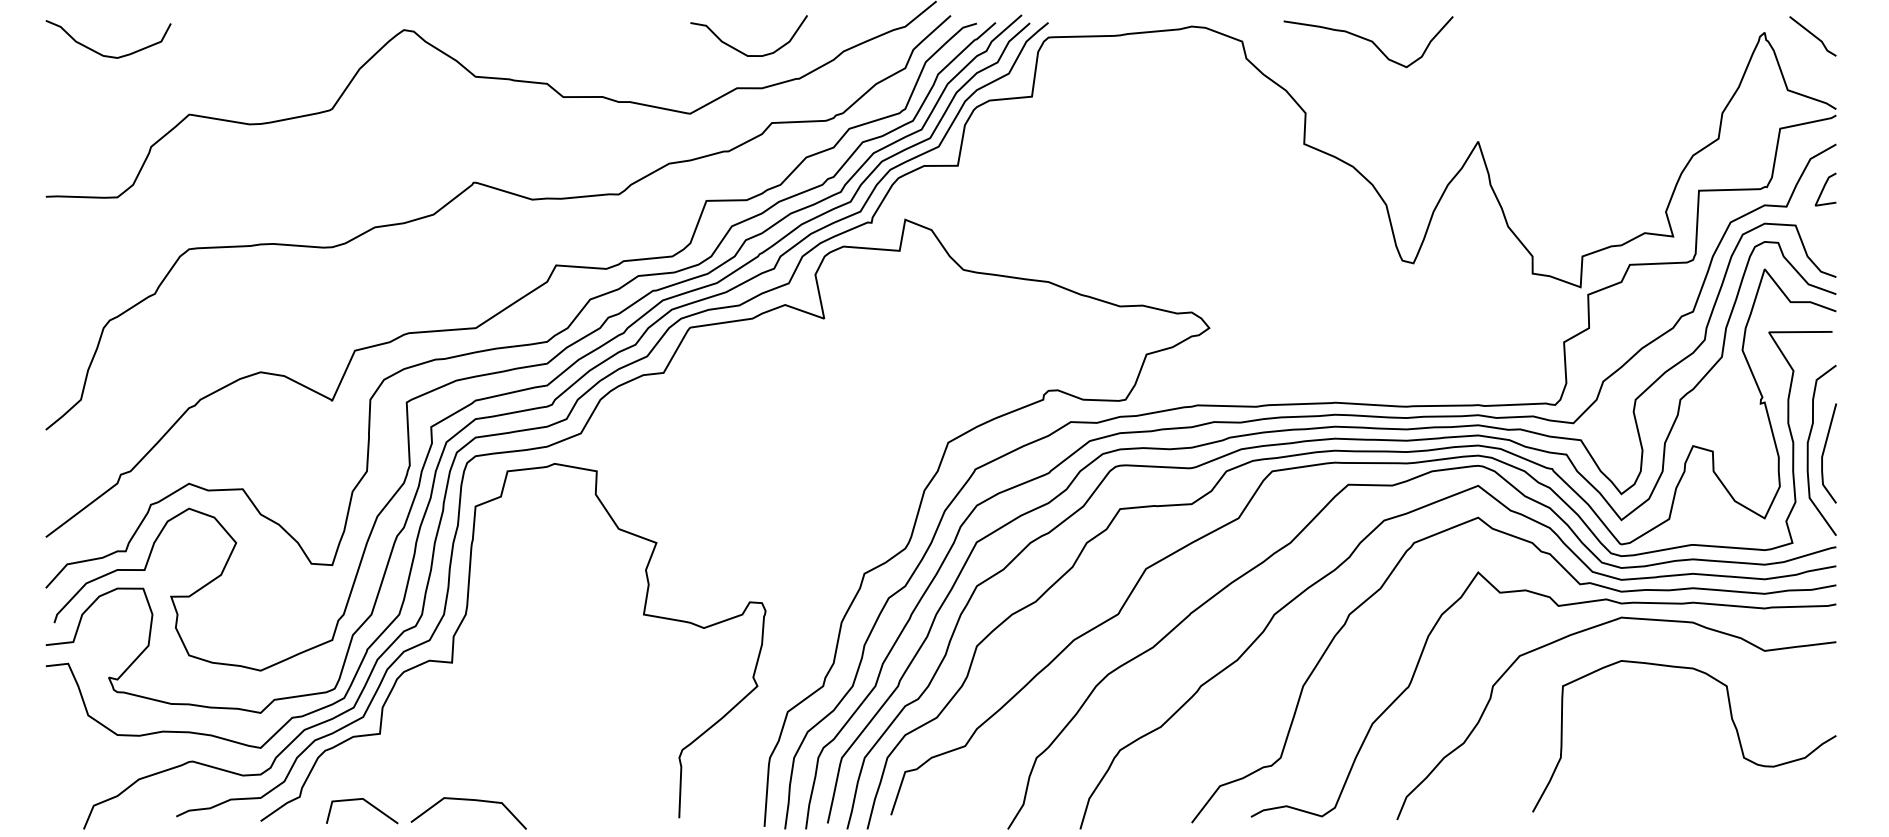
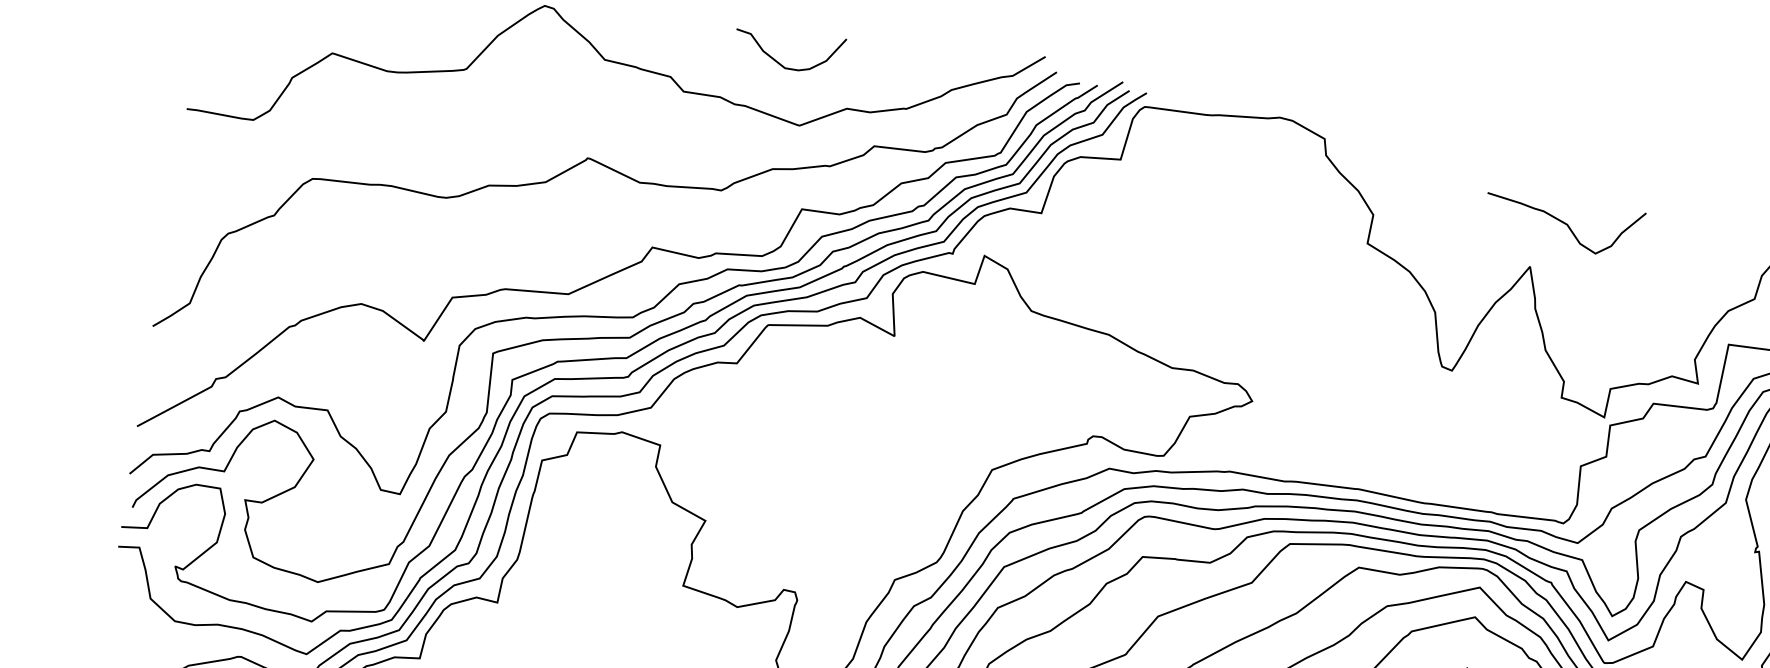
curve: (1368, 41) -> (1563, 224), moved
curve: (740, 50) -> (779, 62), moved

